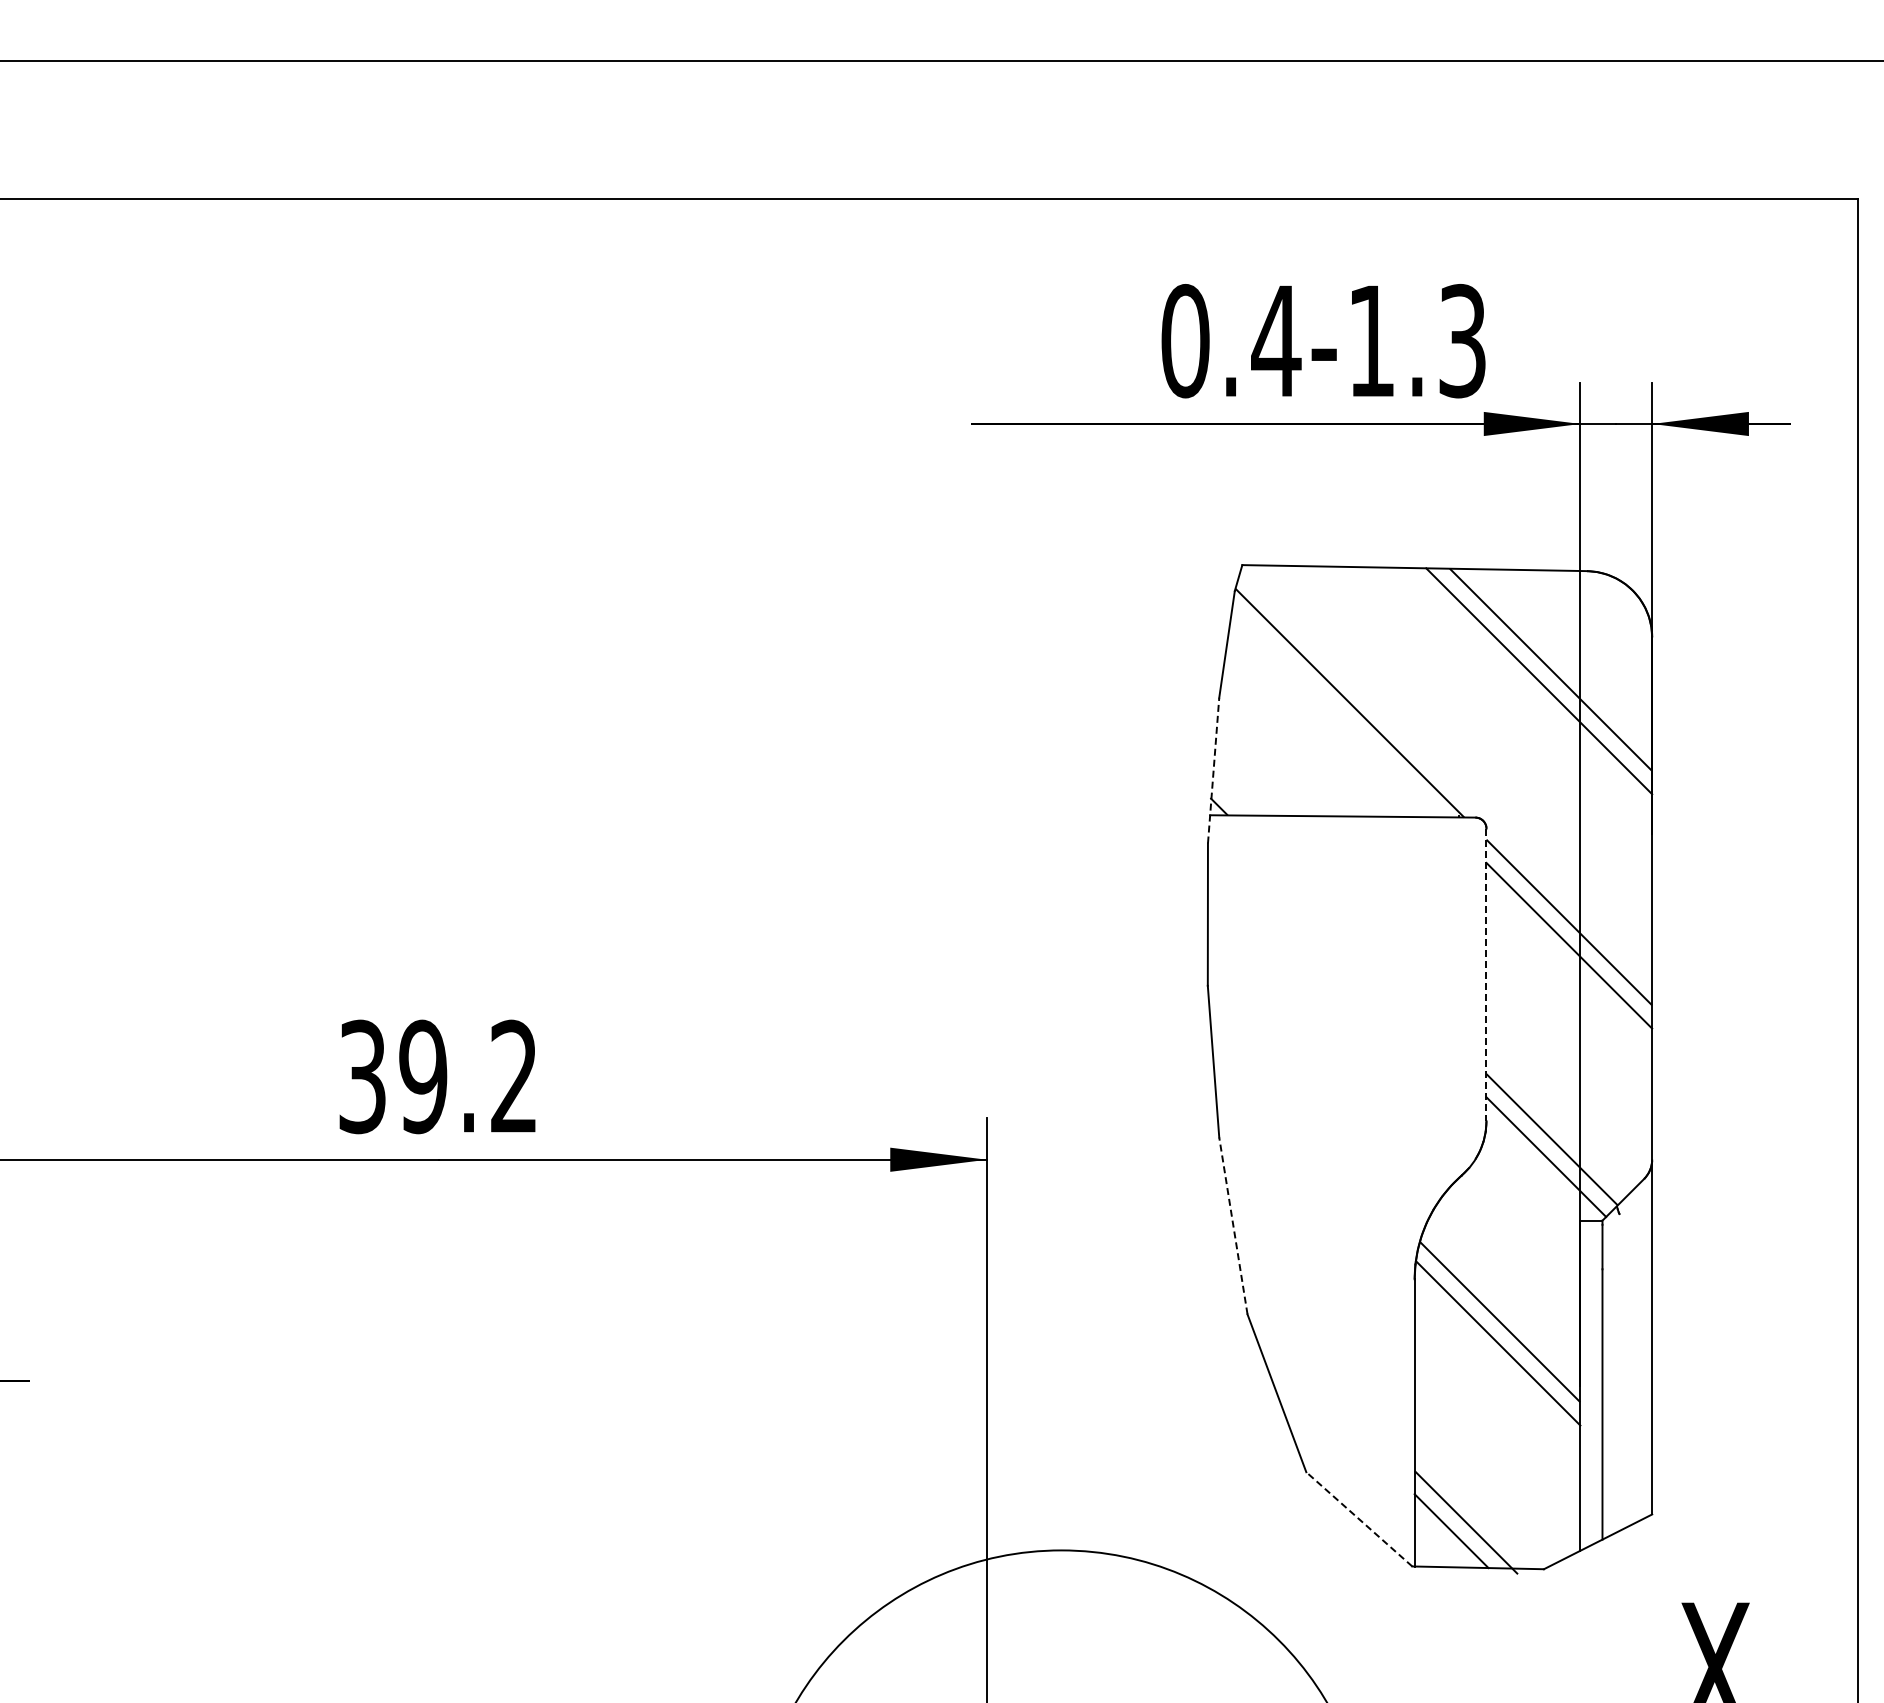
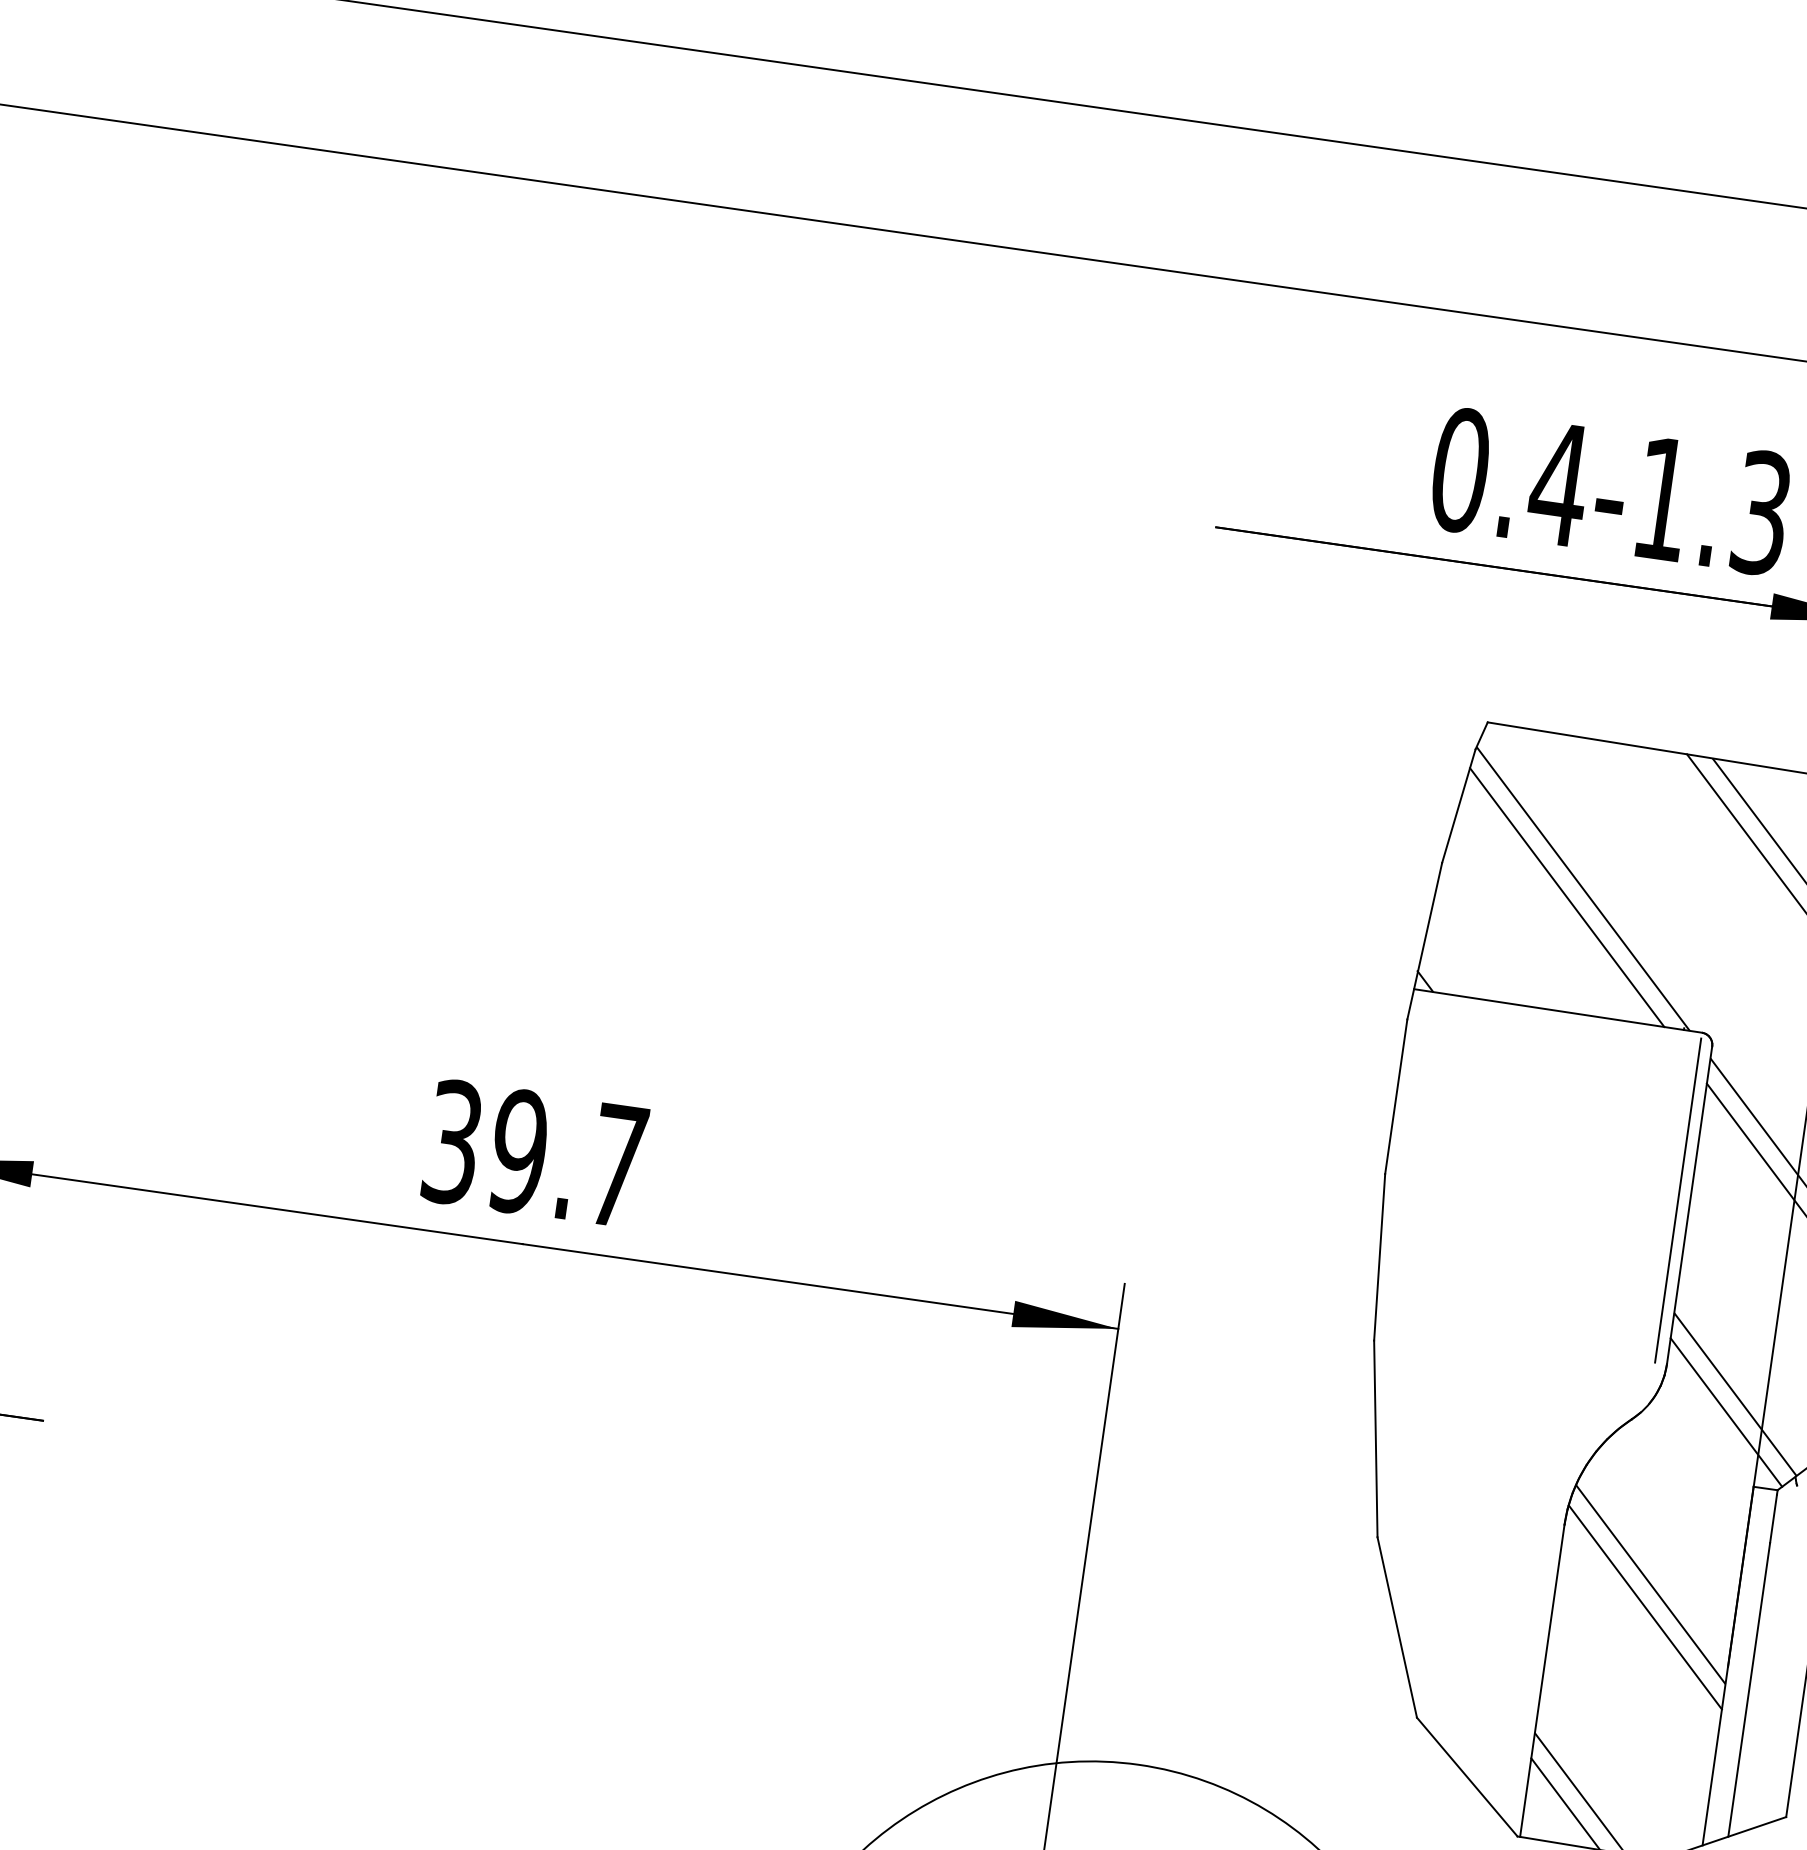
line: (1336, 712) -> (1567, 897), added
line: (1213, 770) -> (1424, 941), dashed -> solid
line: (1475, 971) -> (1678, 1199), added
line: (1486, 975) -> (1689, 1205), dashed -> solid
text: (513, 1075) -> (617, 1164), 39.2 -> 39.7
line: (1233, 1225) -> (1376, 1438), dashed -> solid
line: (1359, 1519) -> (1467, 1777), dashed -> solid

